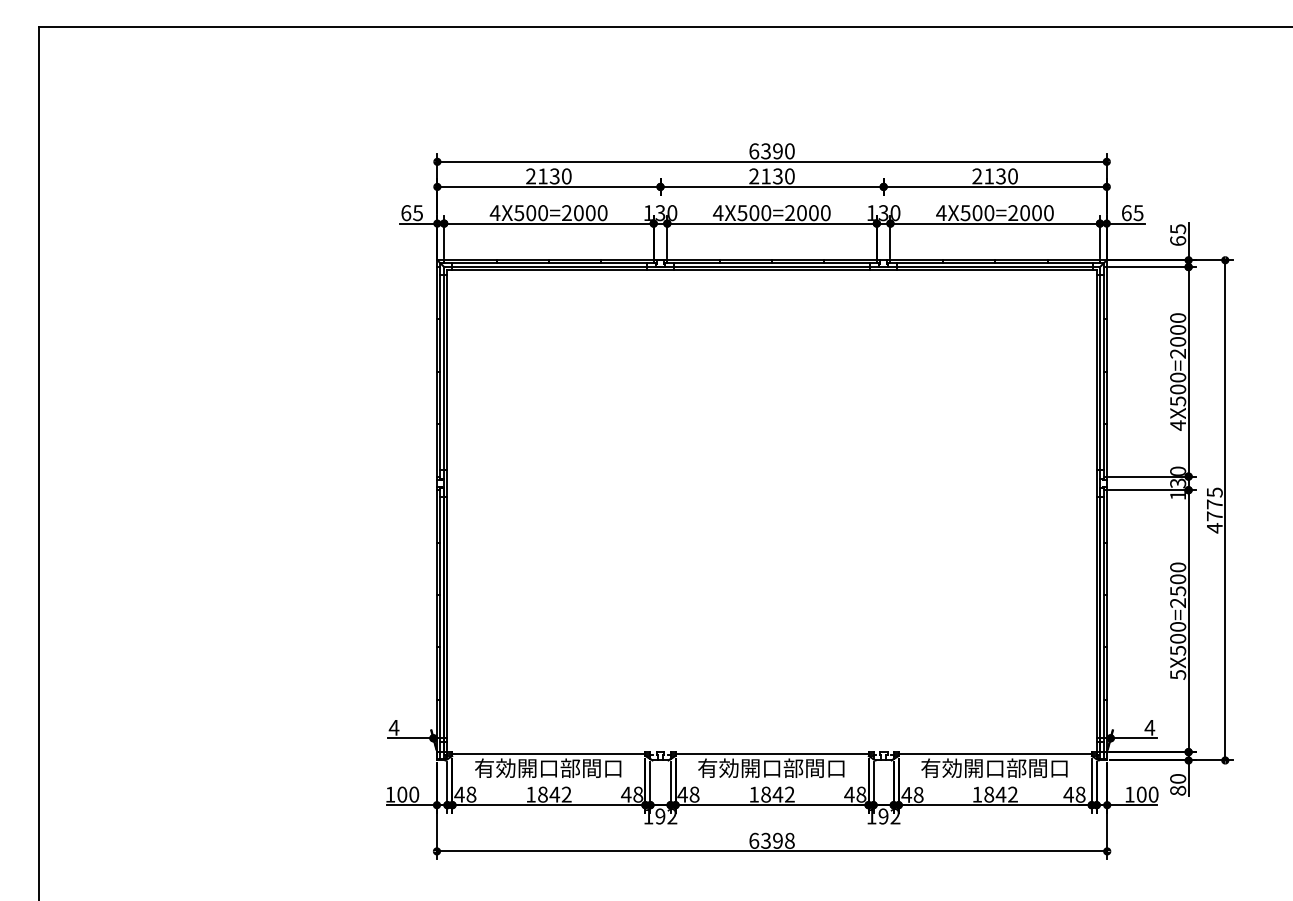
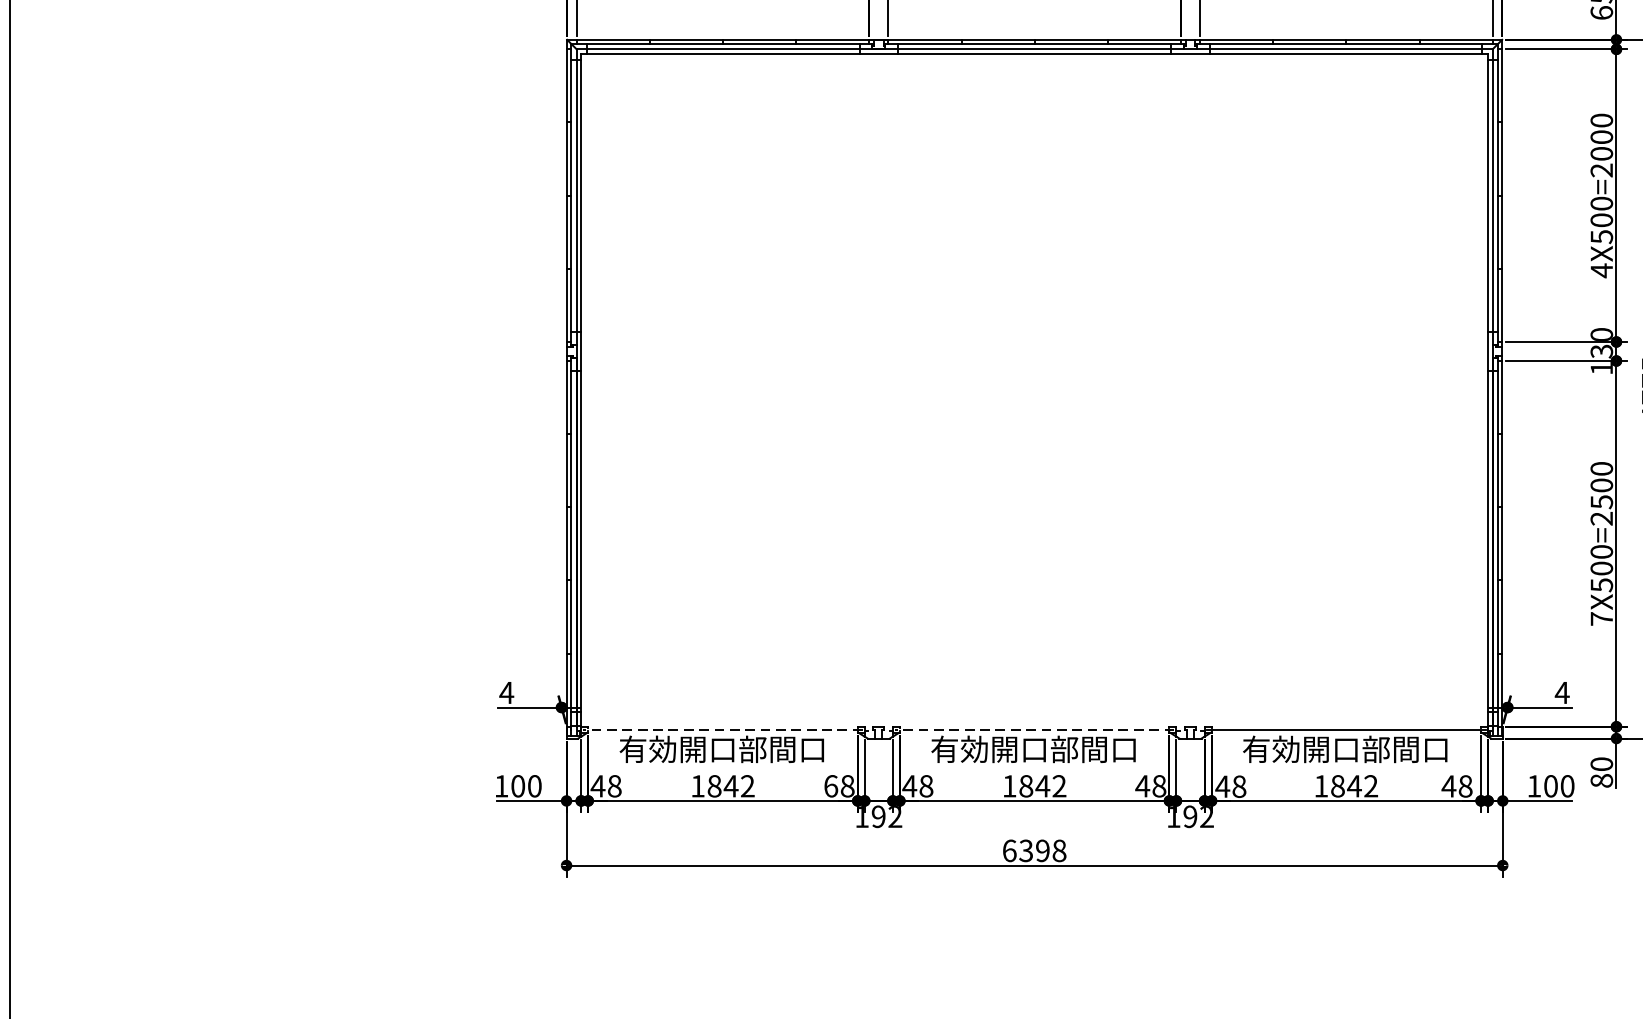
text: (1178, 674) -> (1602, 618), 5X500=2500 -> 7X500=2500
line: (548, 754) -> (722, 730), solid -> dashed
line: (772, 754) -> (1035, 730), solid -> dashed
text: (625, 794) -> (829, 786), 48 -> 68

